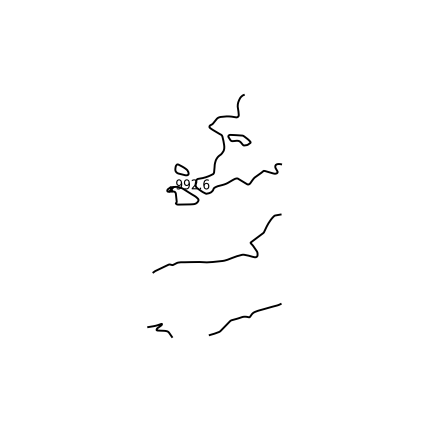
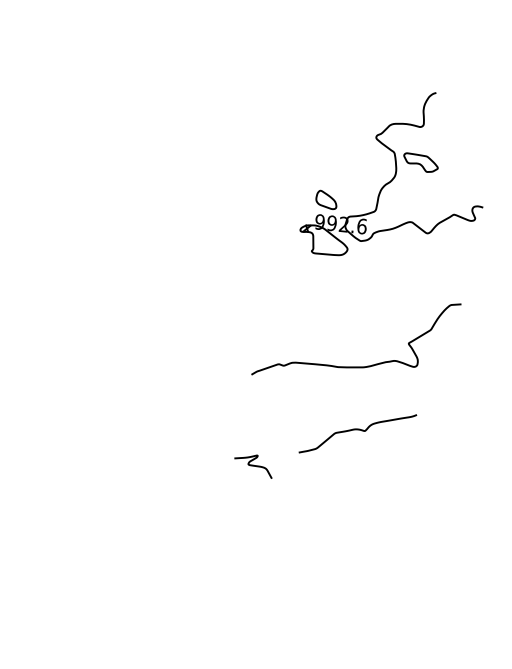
part: (223, 149) -> (394, 174), moved
curve: (244, 317) -> (357, 430), moved

